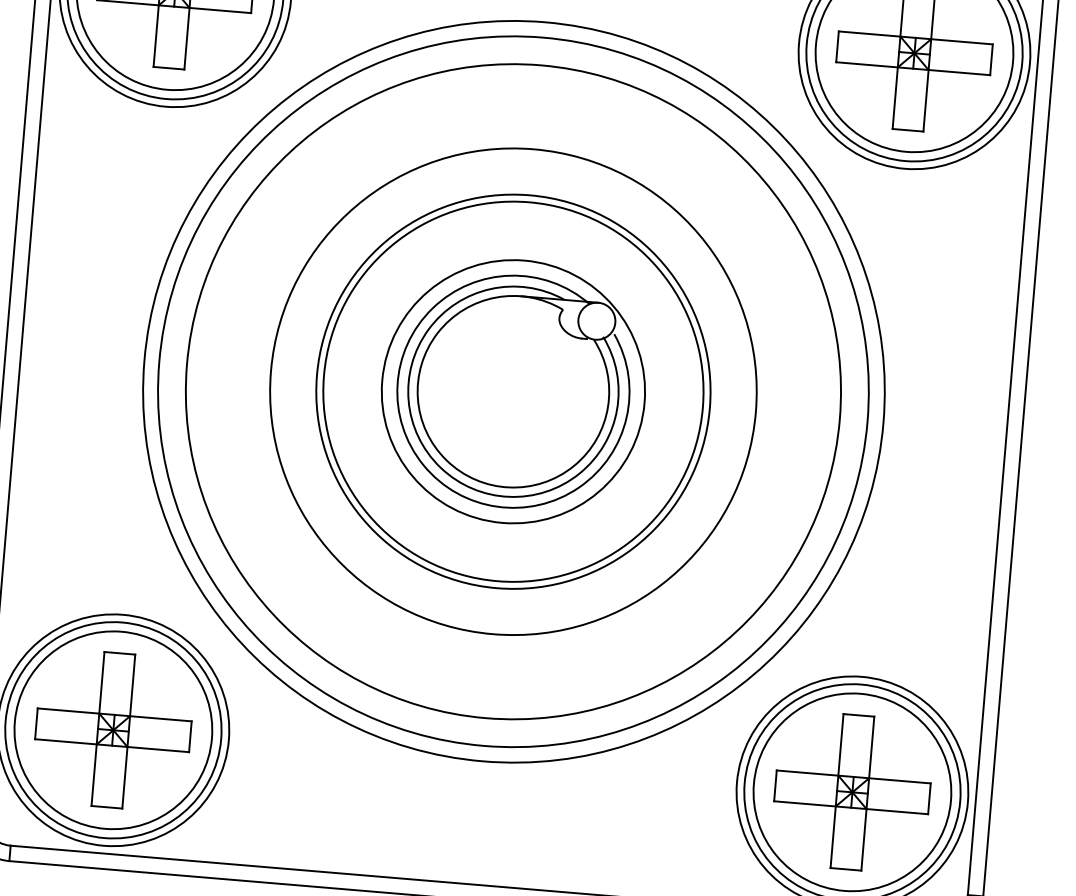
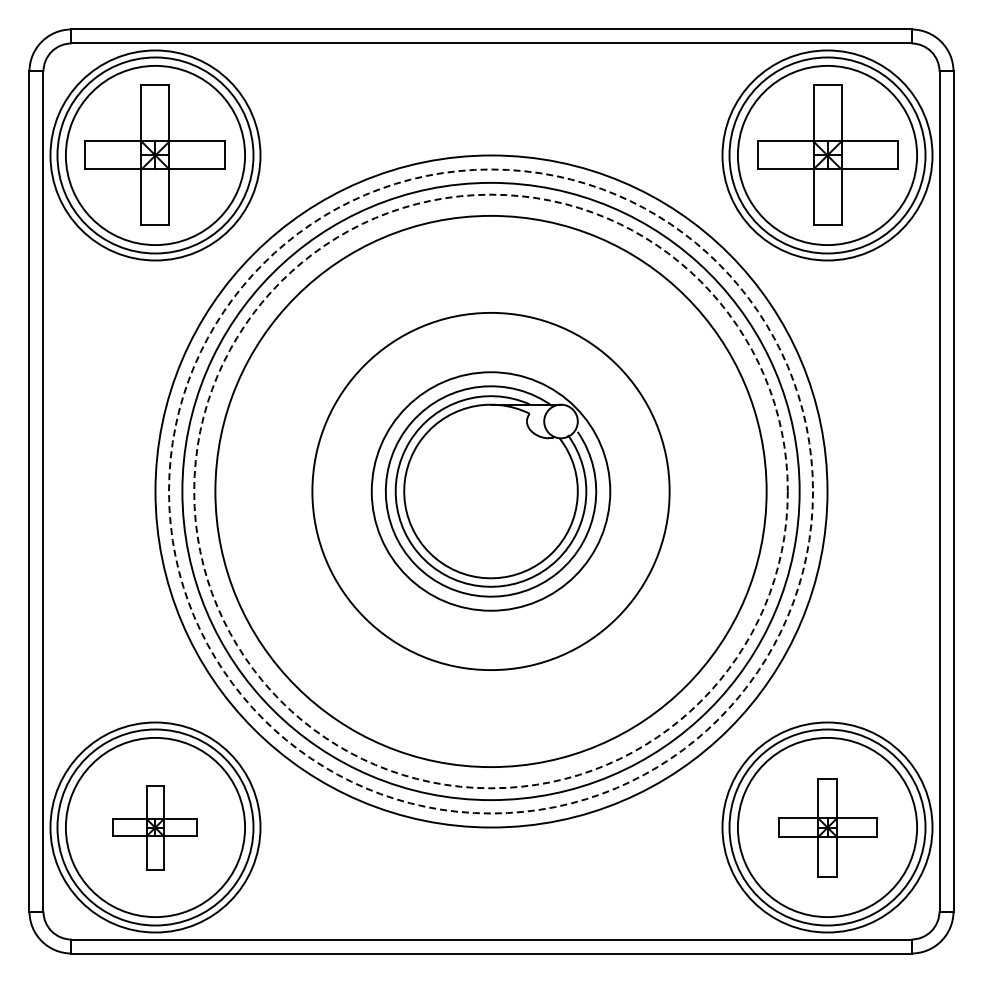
circle: (512, 391) -> (490, 491), size x1.4
circle: (512, 391) -> (490, 491), size x1.6
circle: (512, 391) -> (490, 491), solid -> dashed
circle: (513, 391) -> (491, 491), solid -> dashed
part: (112, 730) -> (154, 827), size x0.6
part: (852, 792) -> (827, 827), size x0.7

